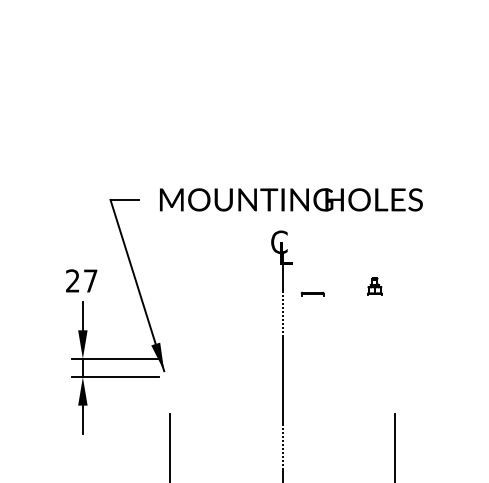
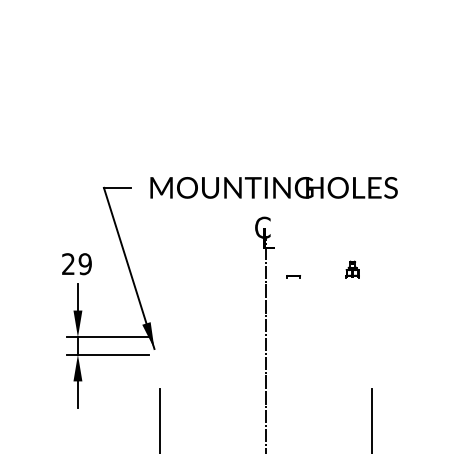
text: (89, 281) -> (84, 264), 27 -> 29
part: (311, 294) -> (293, 276), size x0.62

